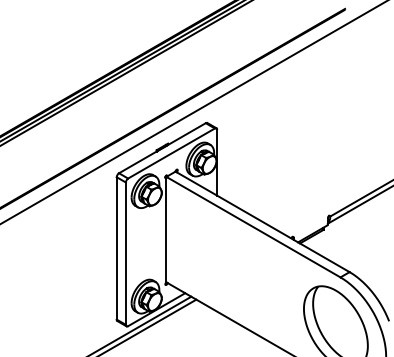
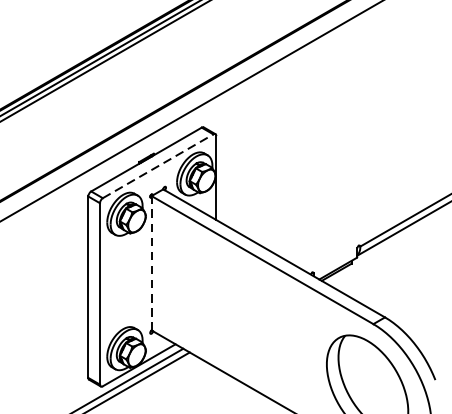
line: (171, 153) -> (158, 166), solid -> dashed
line: (166, 229) -> (151, 263), solid -> dashed

